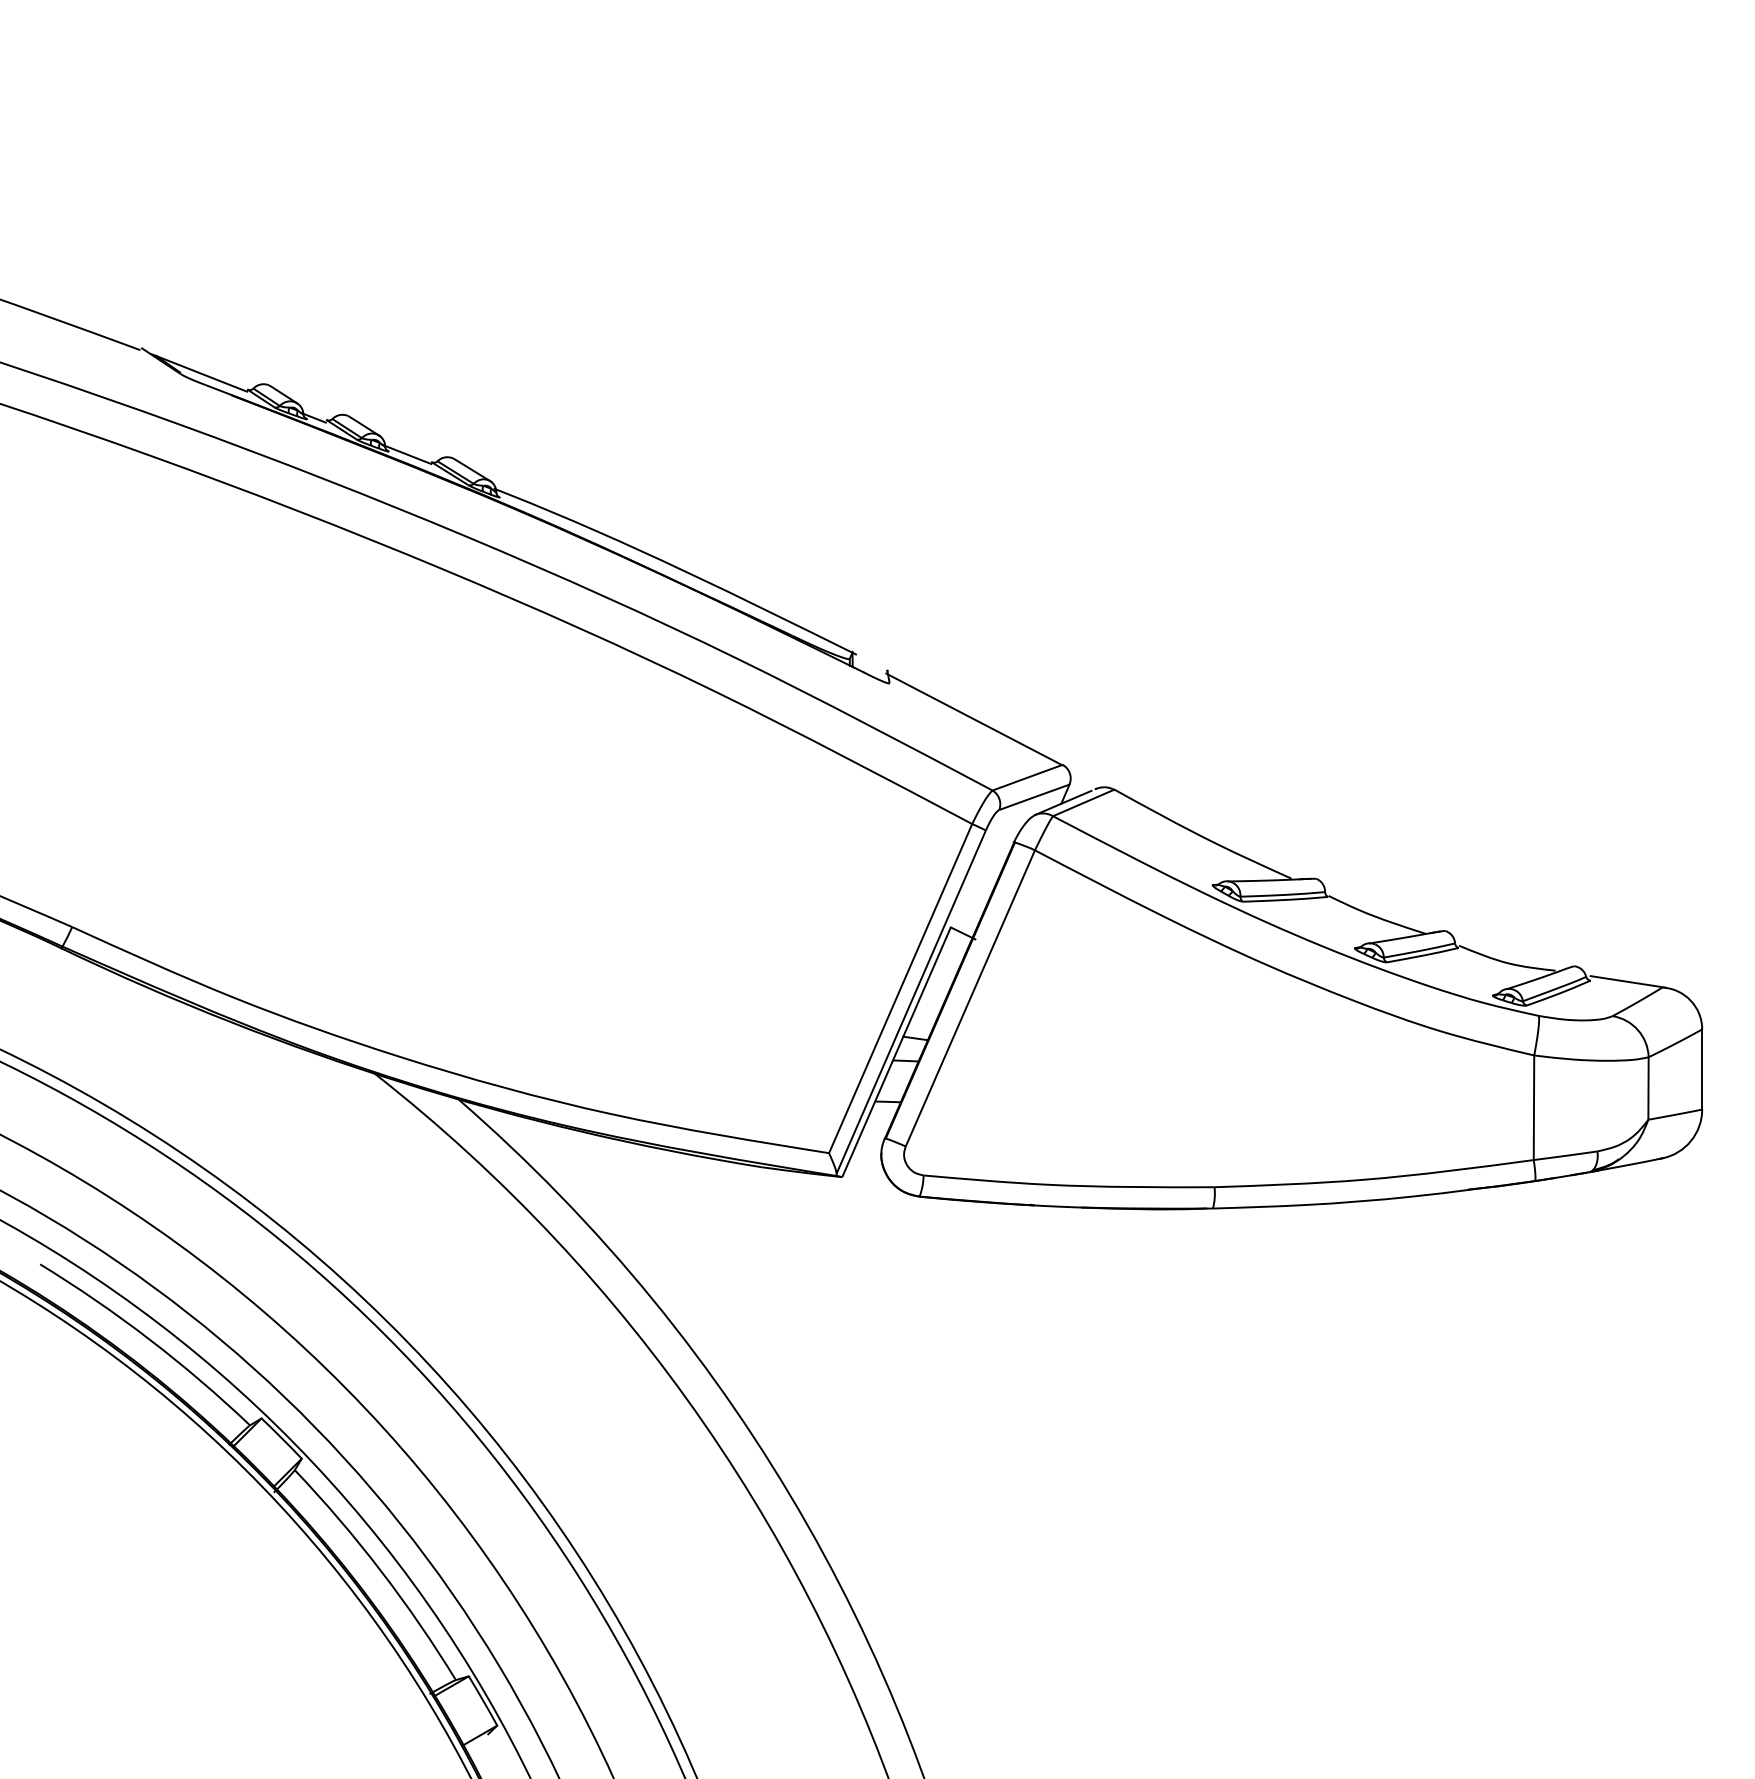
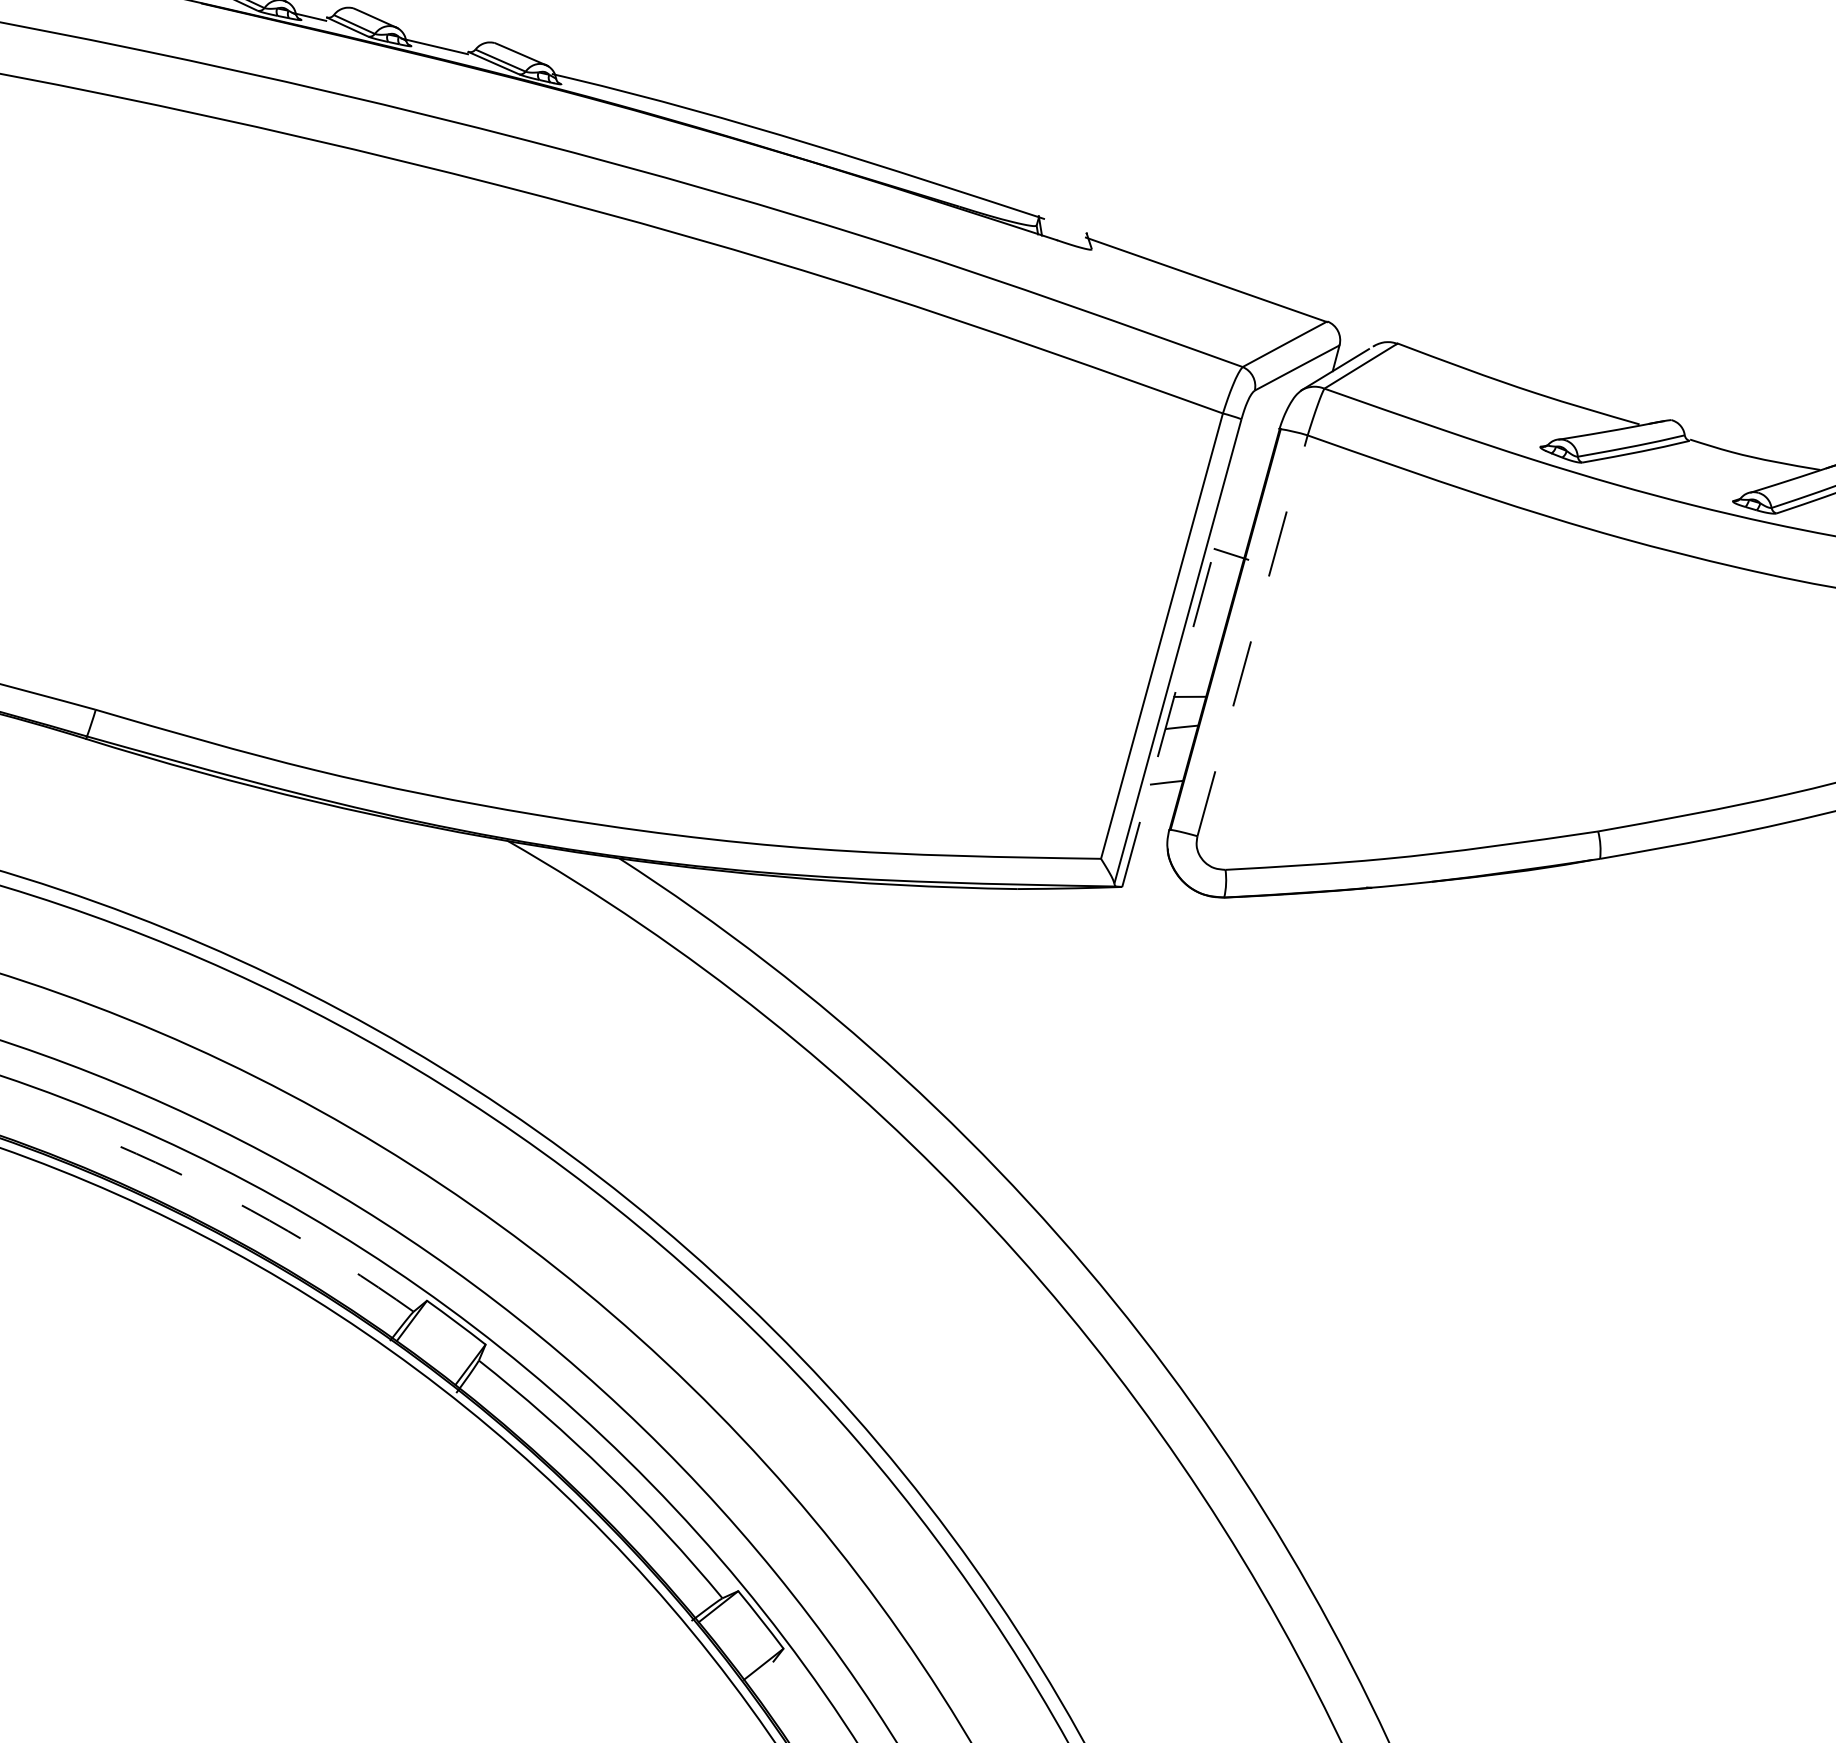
line: (970, 997) -> (1252, 634), solid -> dashed
line: (896, 1051) -> (1168, 716), solid -> dashed
arc: (149, 1339) -> (269, 1220), solid -> dashed

